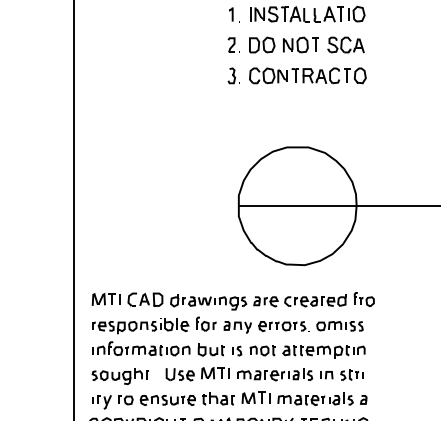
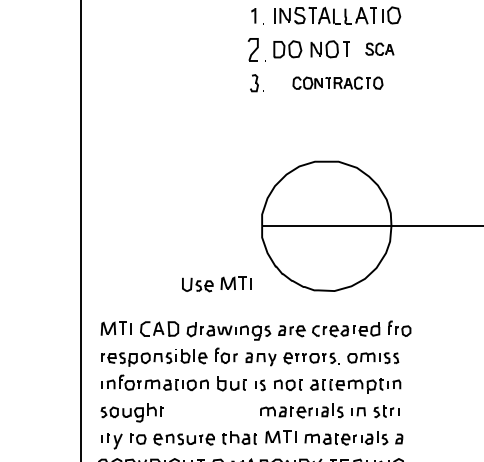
part: (233, 44) -> (256, 48), size x1.4
part: (345, 44) -> (379, 48), size x0.7
part: (307, 75) -> (337, 82), size x0.7
part: (197, 374) -> (216, 284), moved

